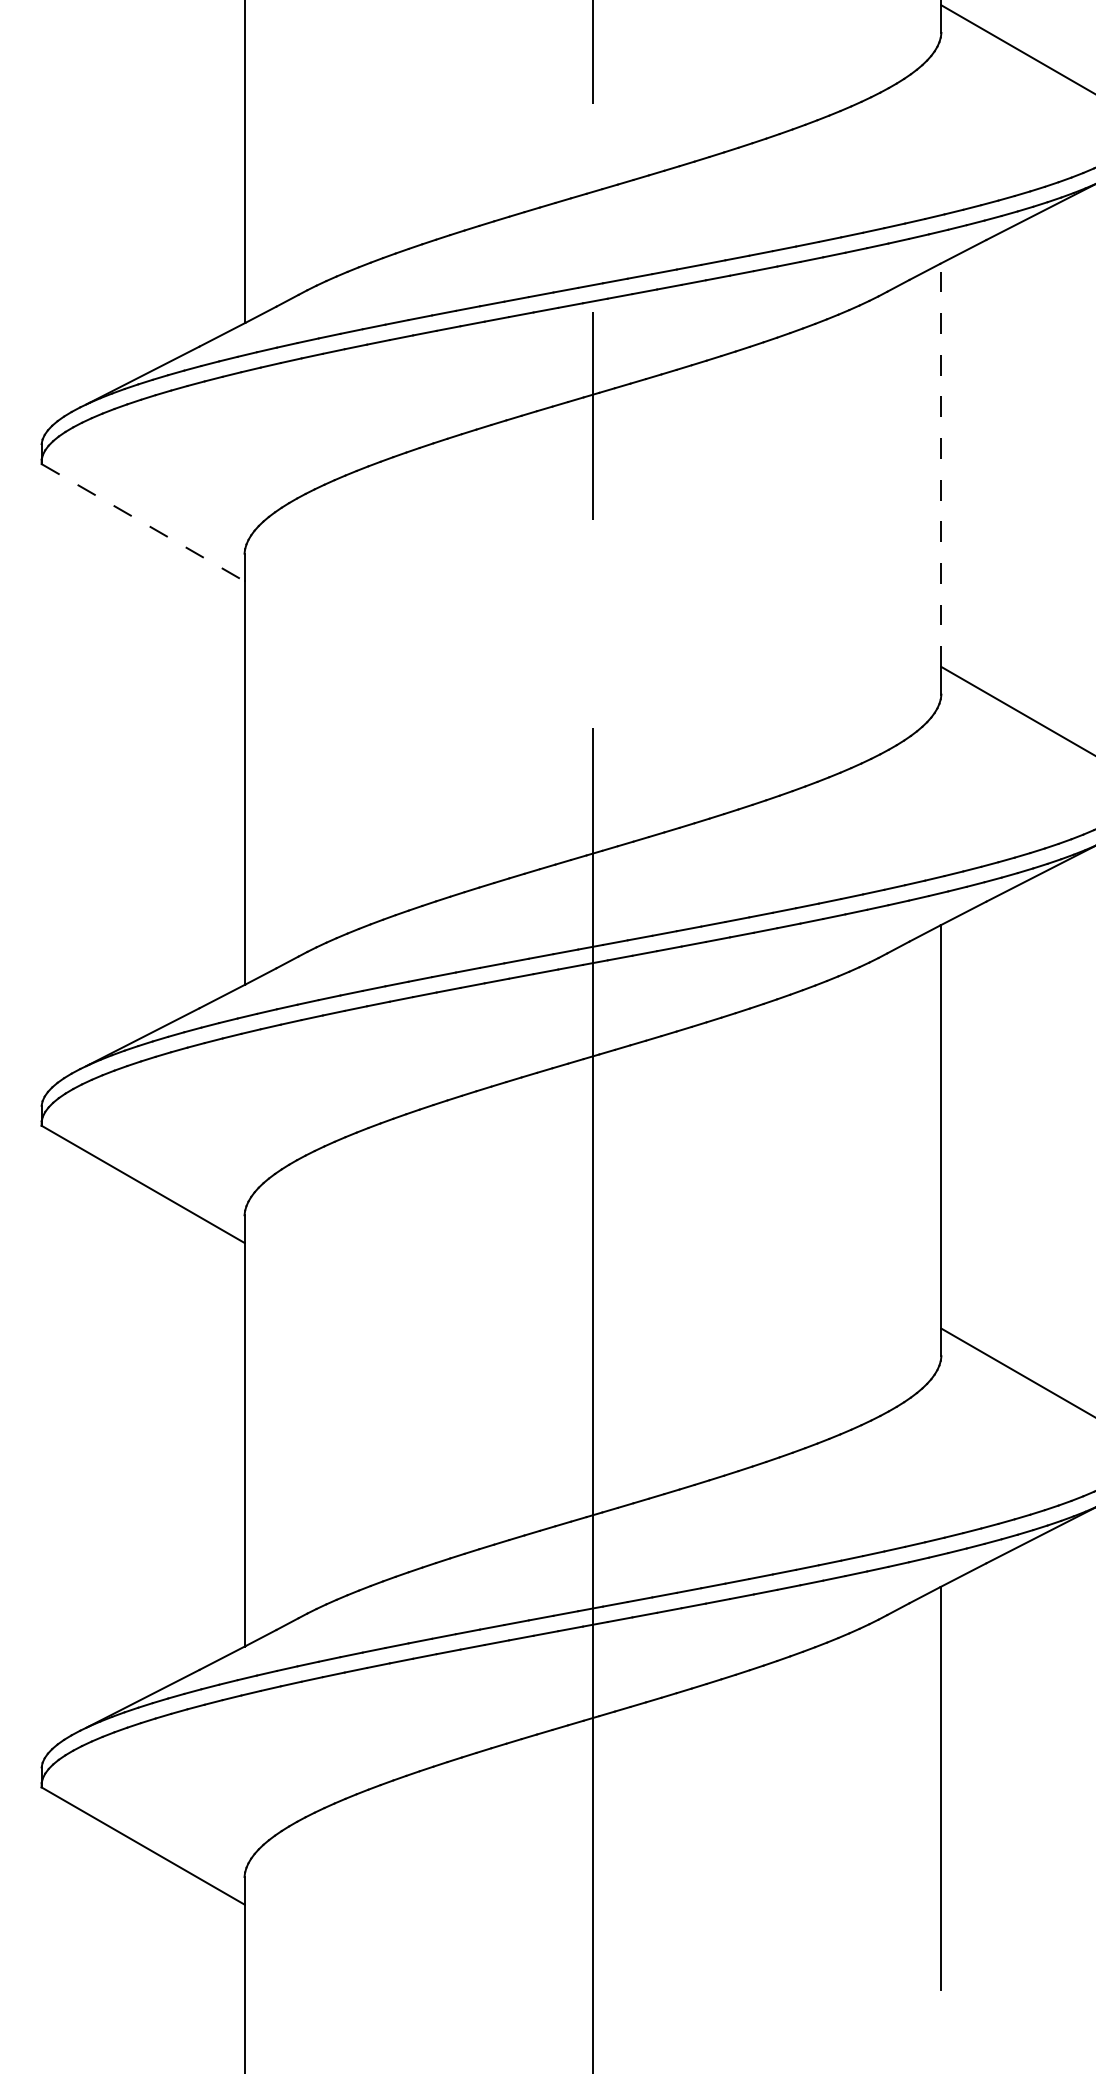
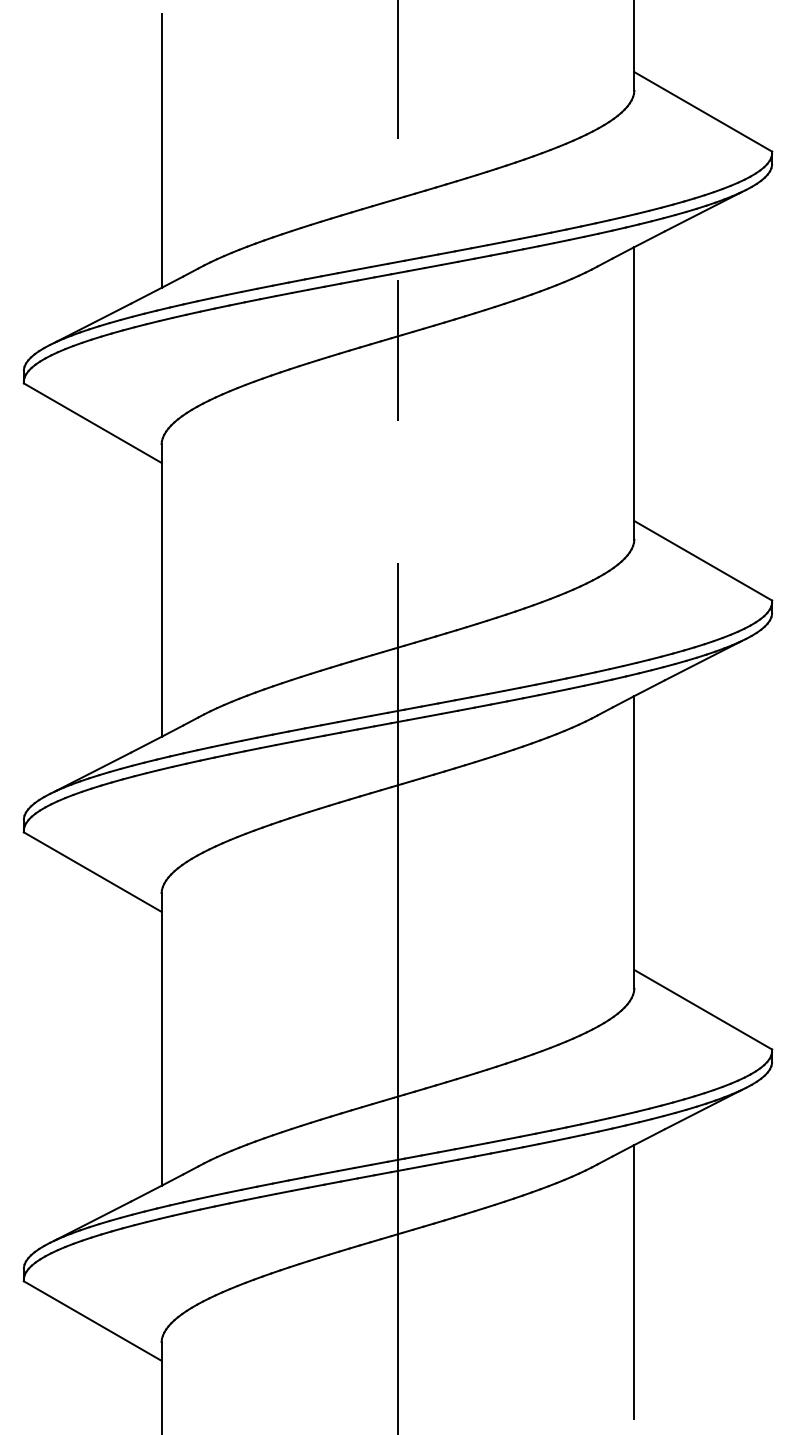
line: (941, 465) -> (634, 384), dashed -> solid
line: (144, 523) -> (93, 423), dashed -> solid

